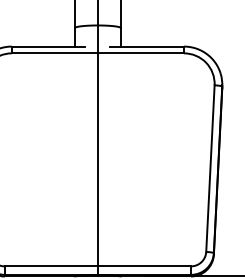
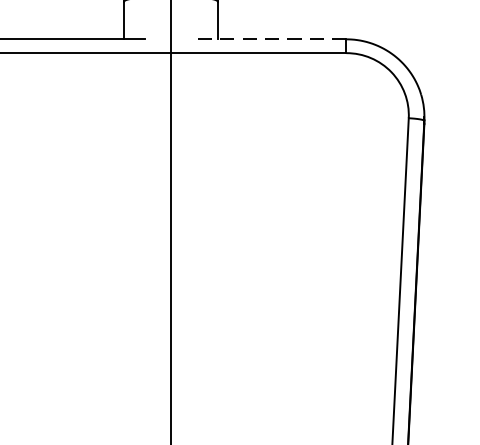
line: (147, 46) -> (272, 39), solid -> dashed

